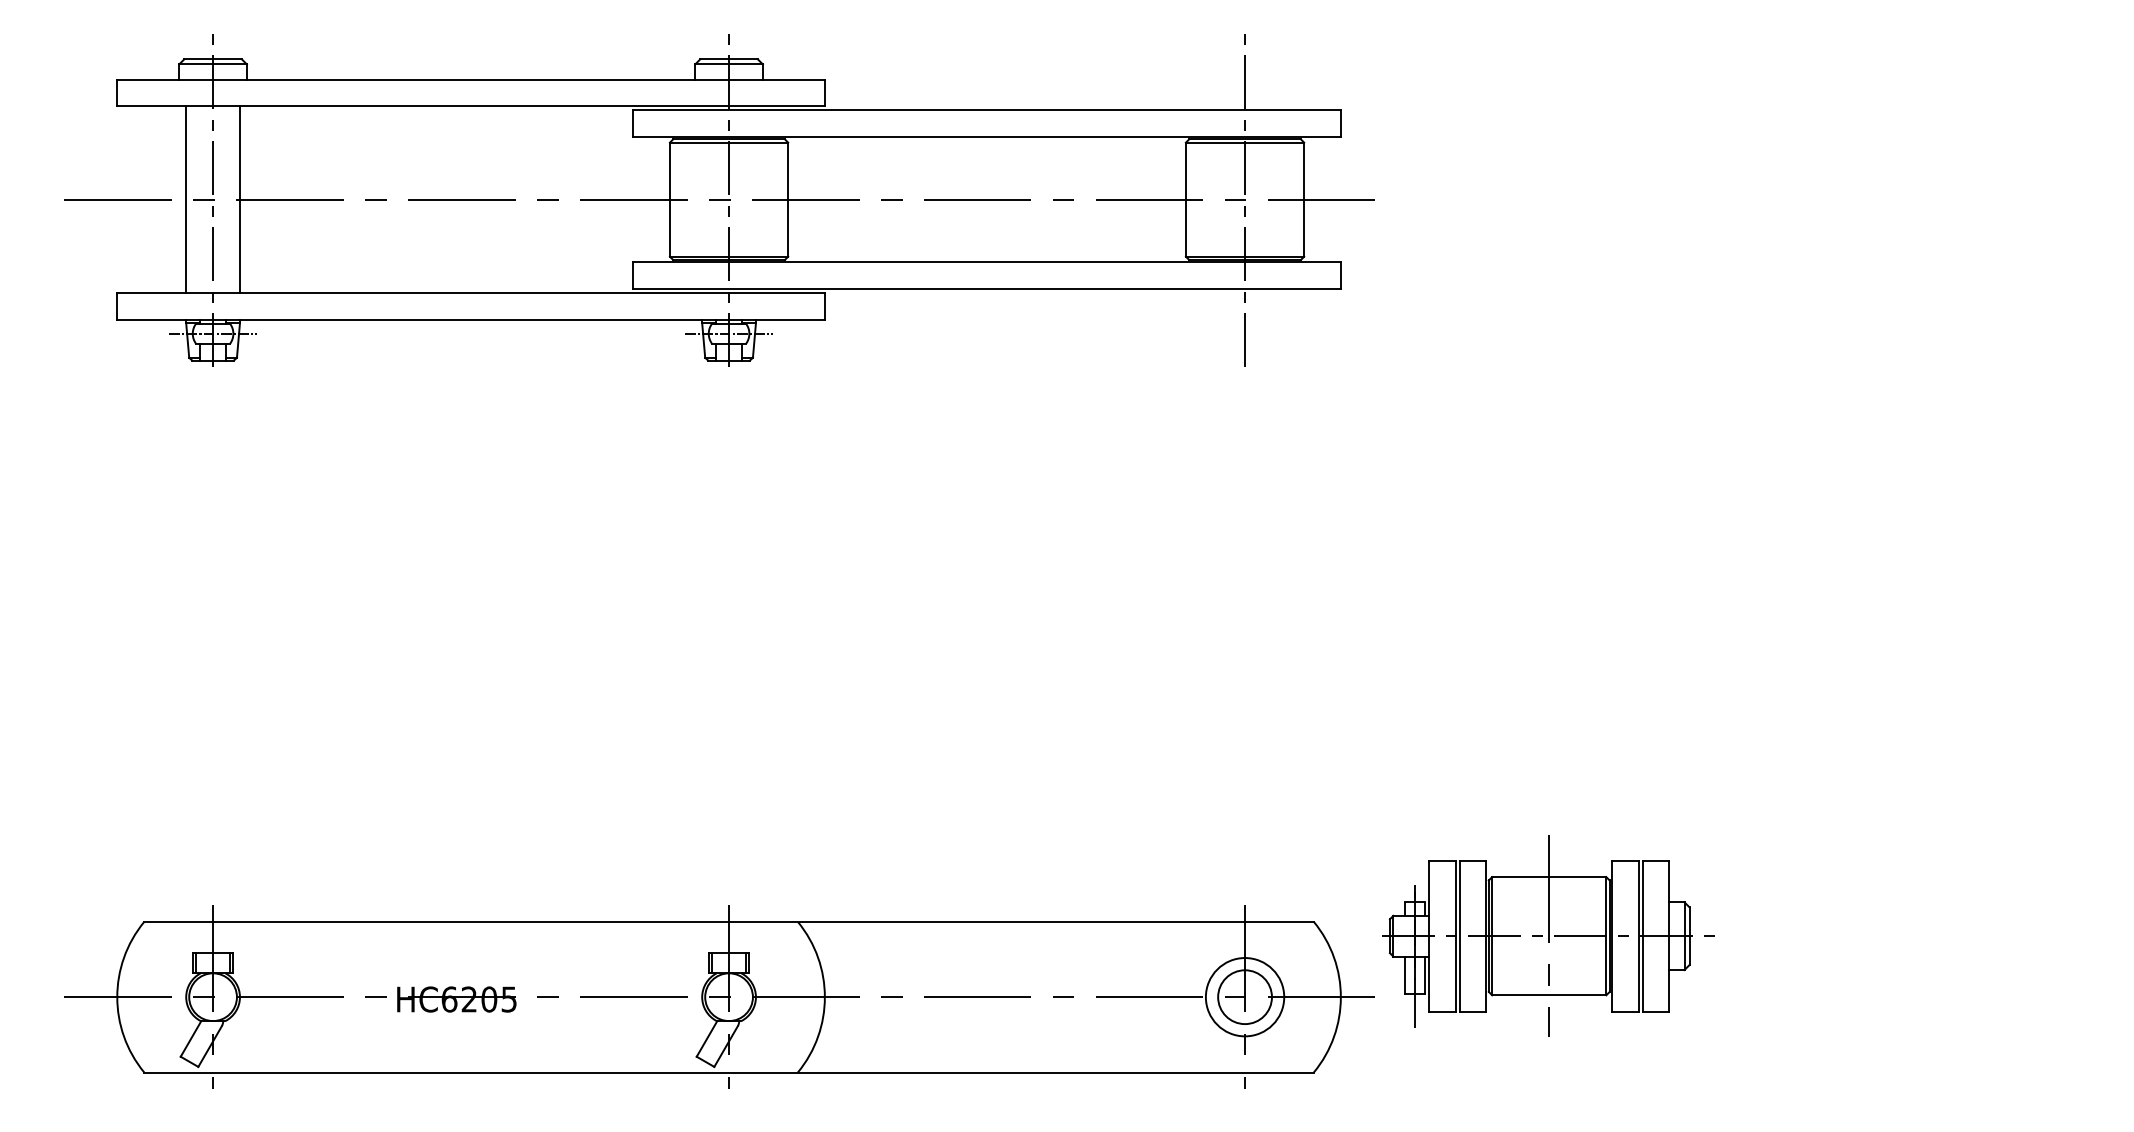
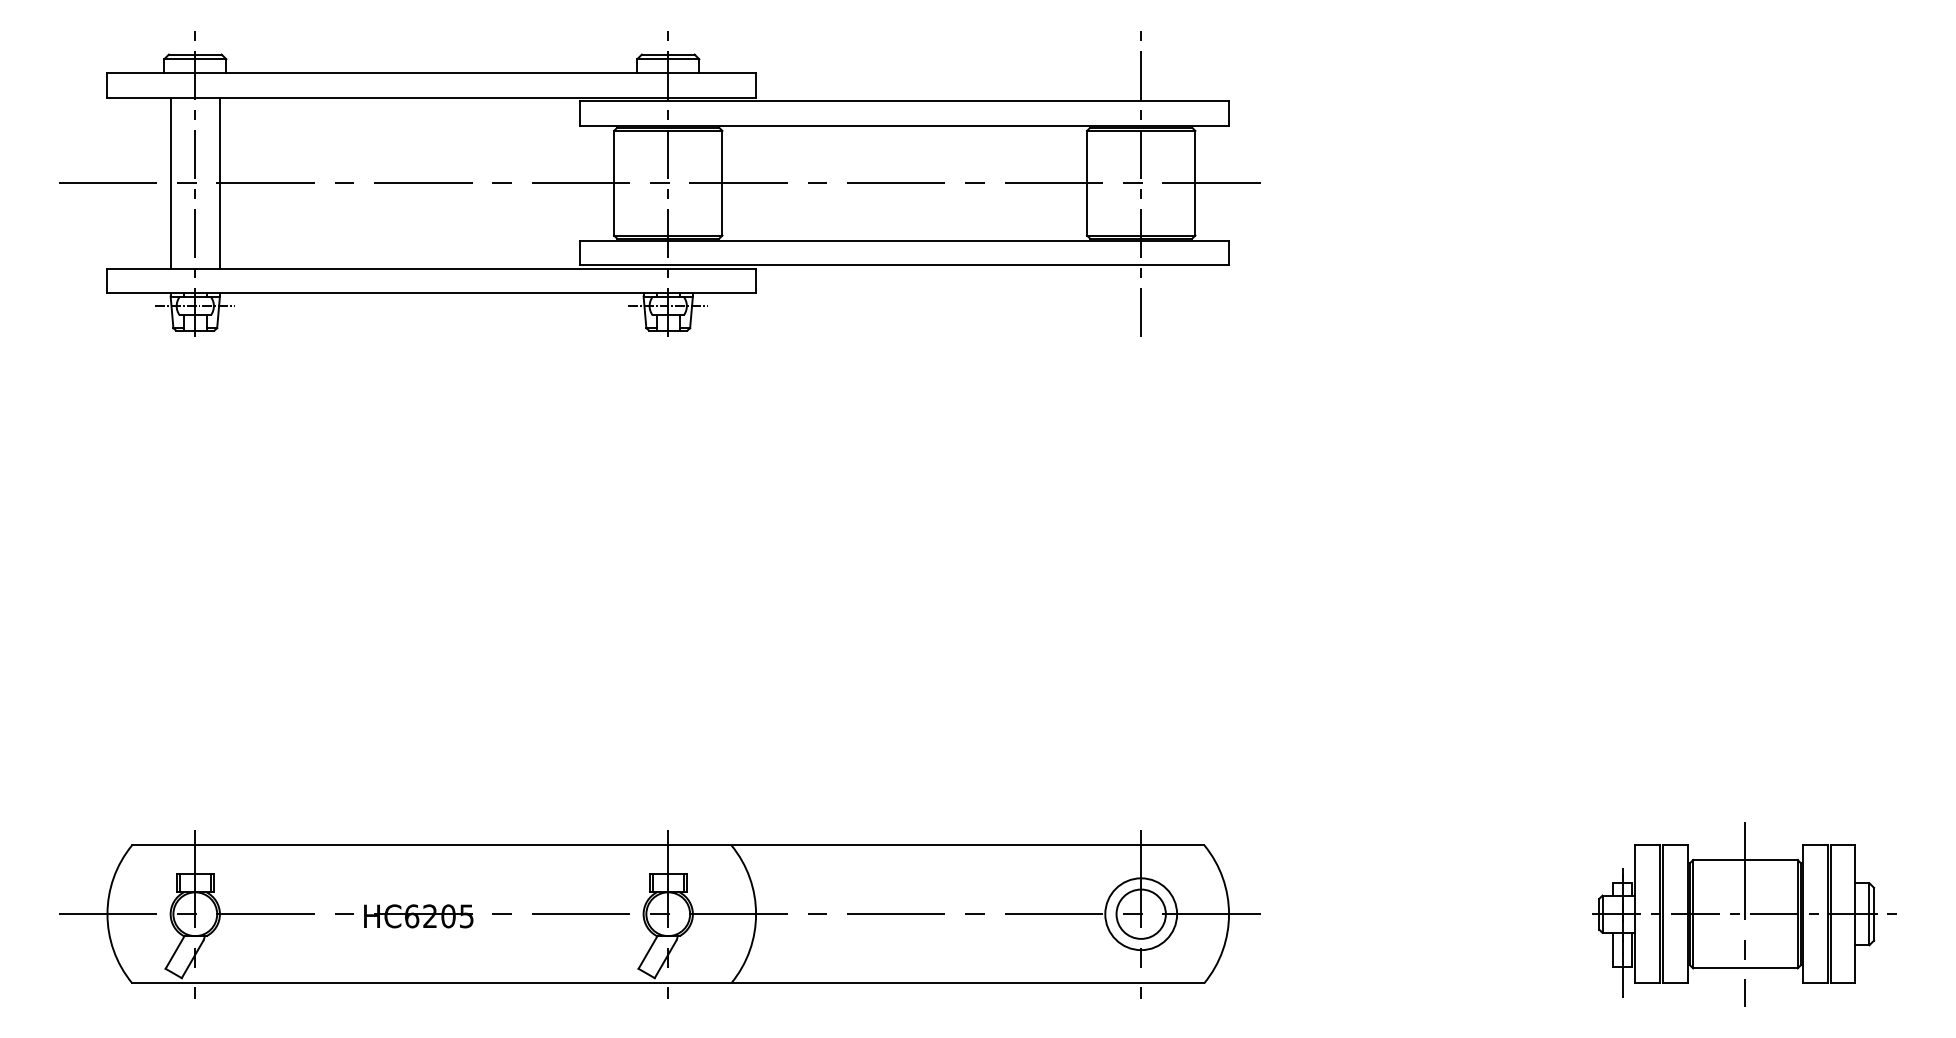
part: (1548, 935) -> (1744, 913), moved

